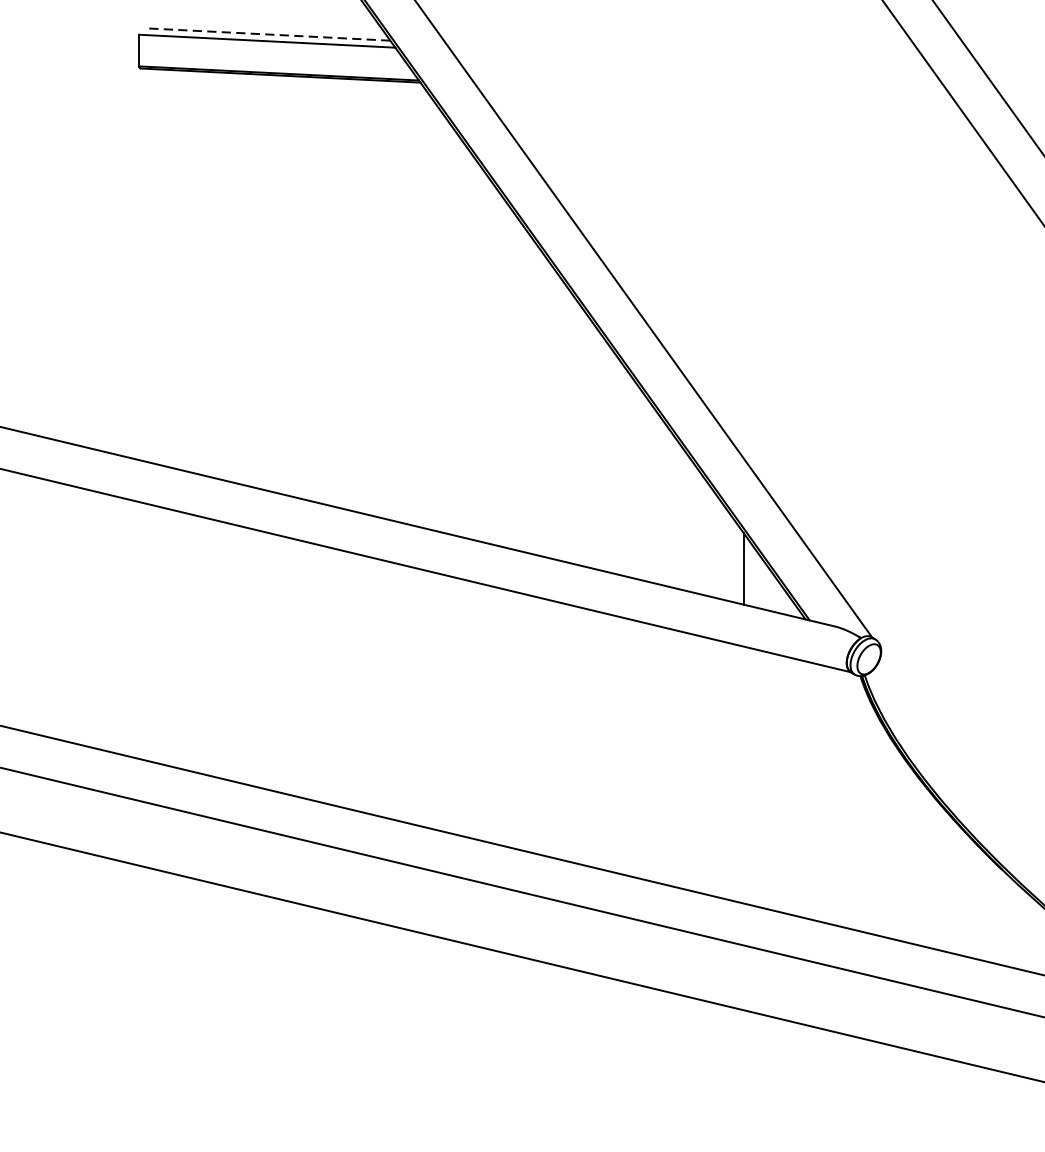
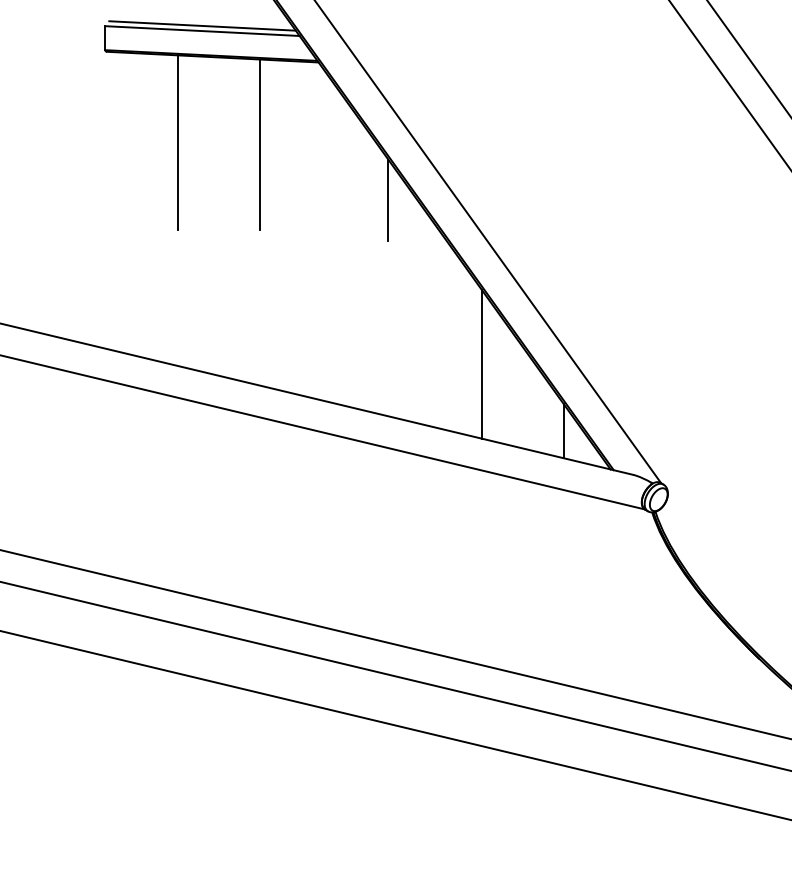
line: (267, 33) -> (202, 25), dashed -> solid
line: (235, 188) -> (178, 142), added
line: (342, 190) -> (259, 144), added
line: (512, 263) -> (388, 199), added
line: (636, 481) -> (482, 364), added

